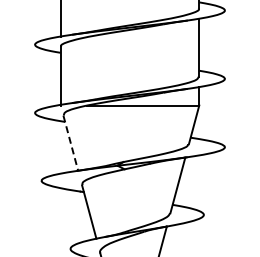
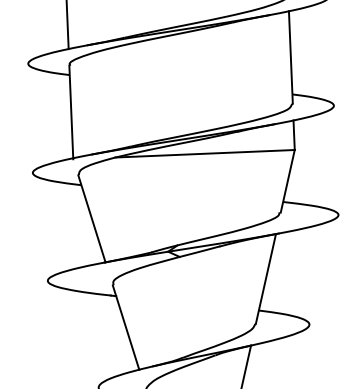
line: (70, 143) -> (91, 219), dashed -> solid

